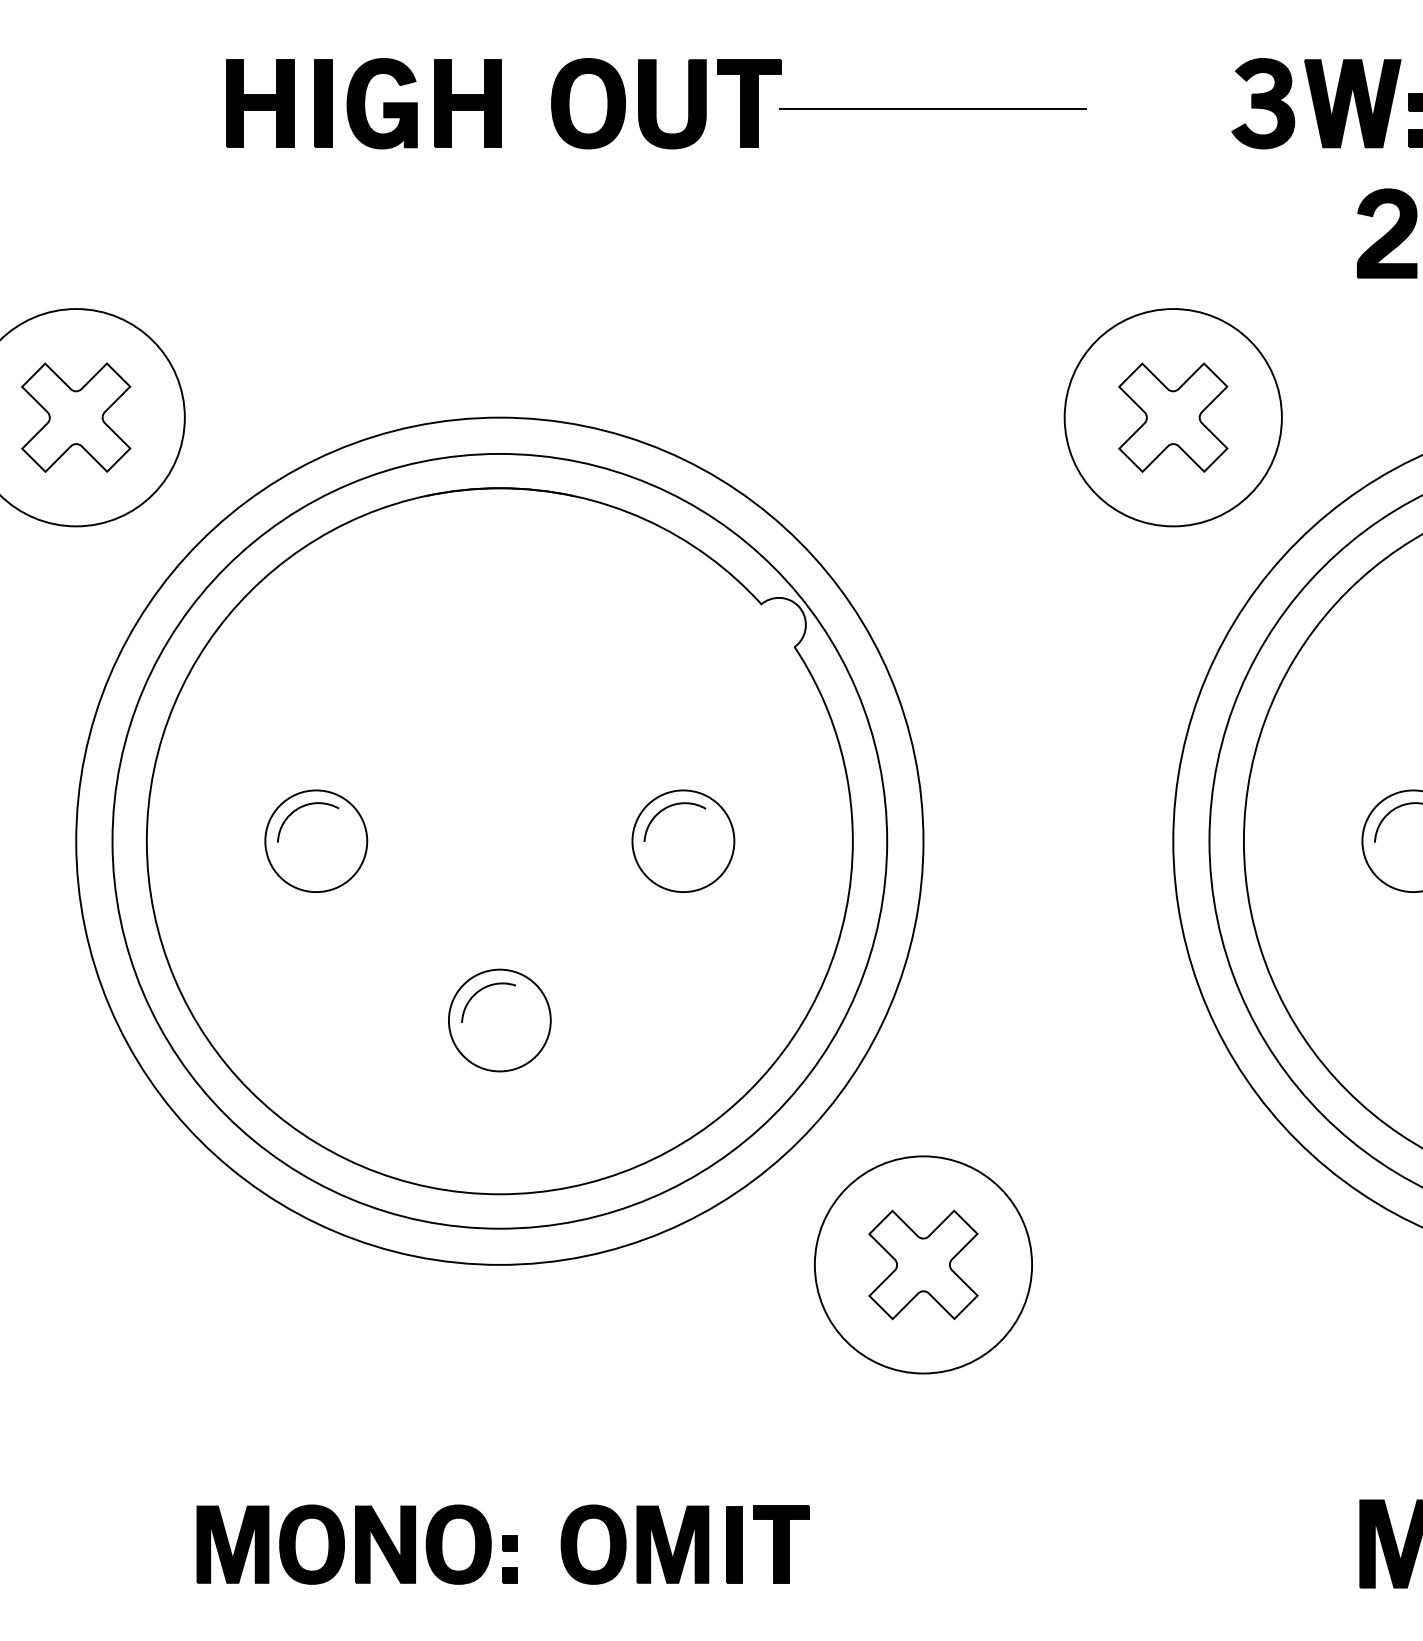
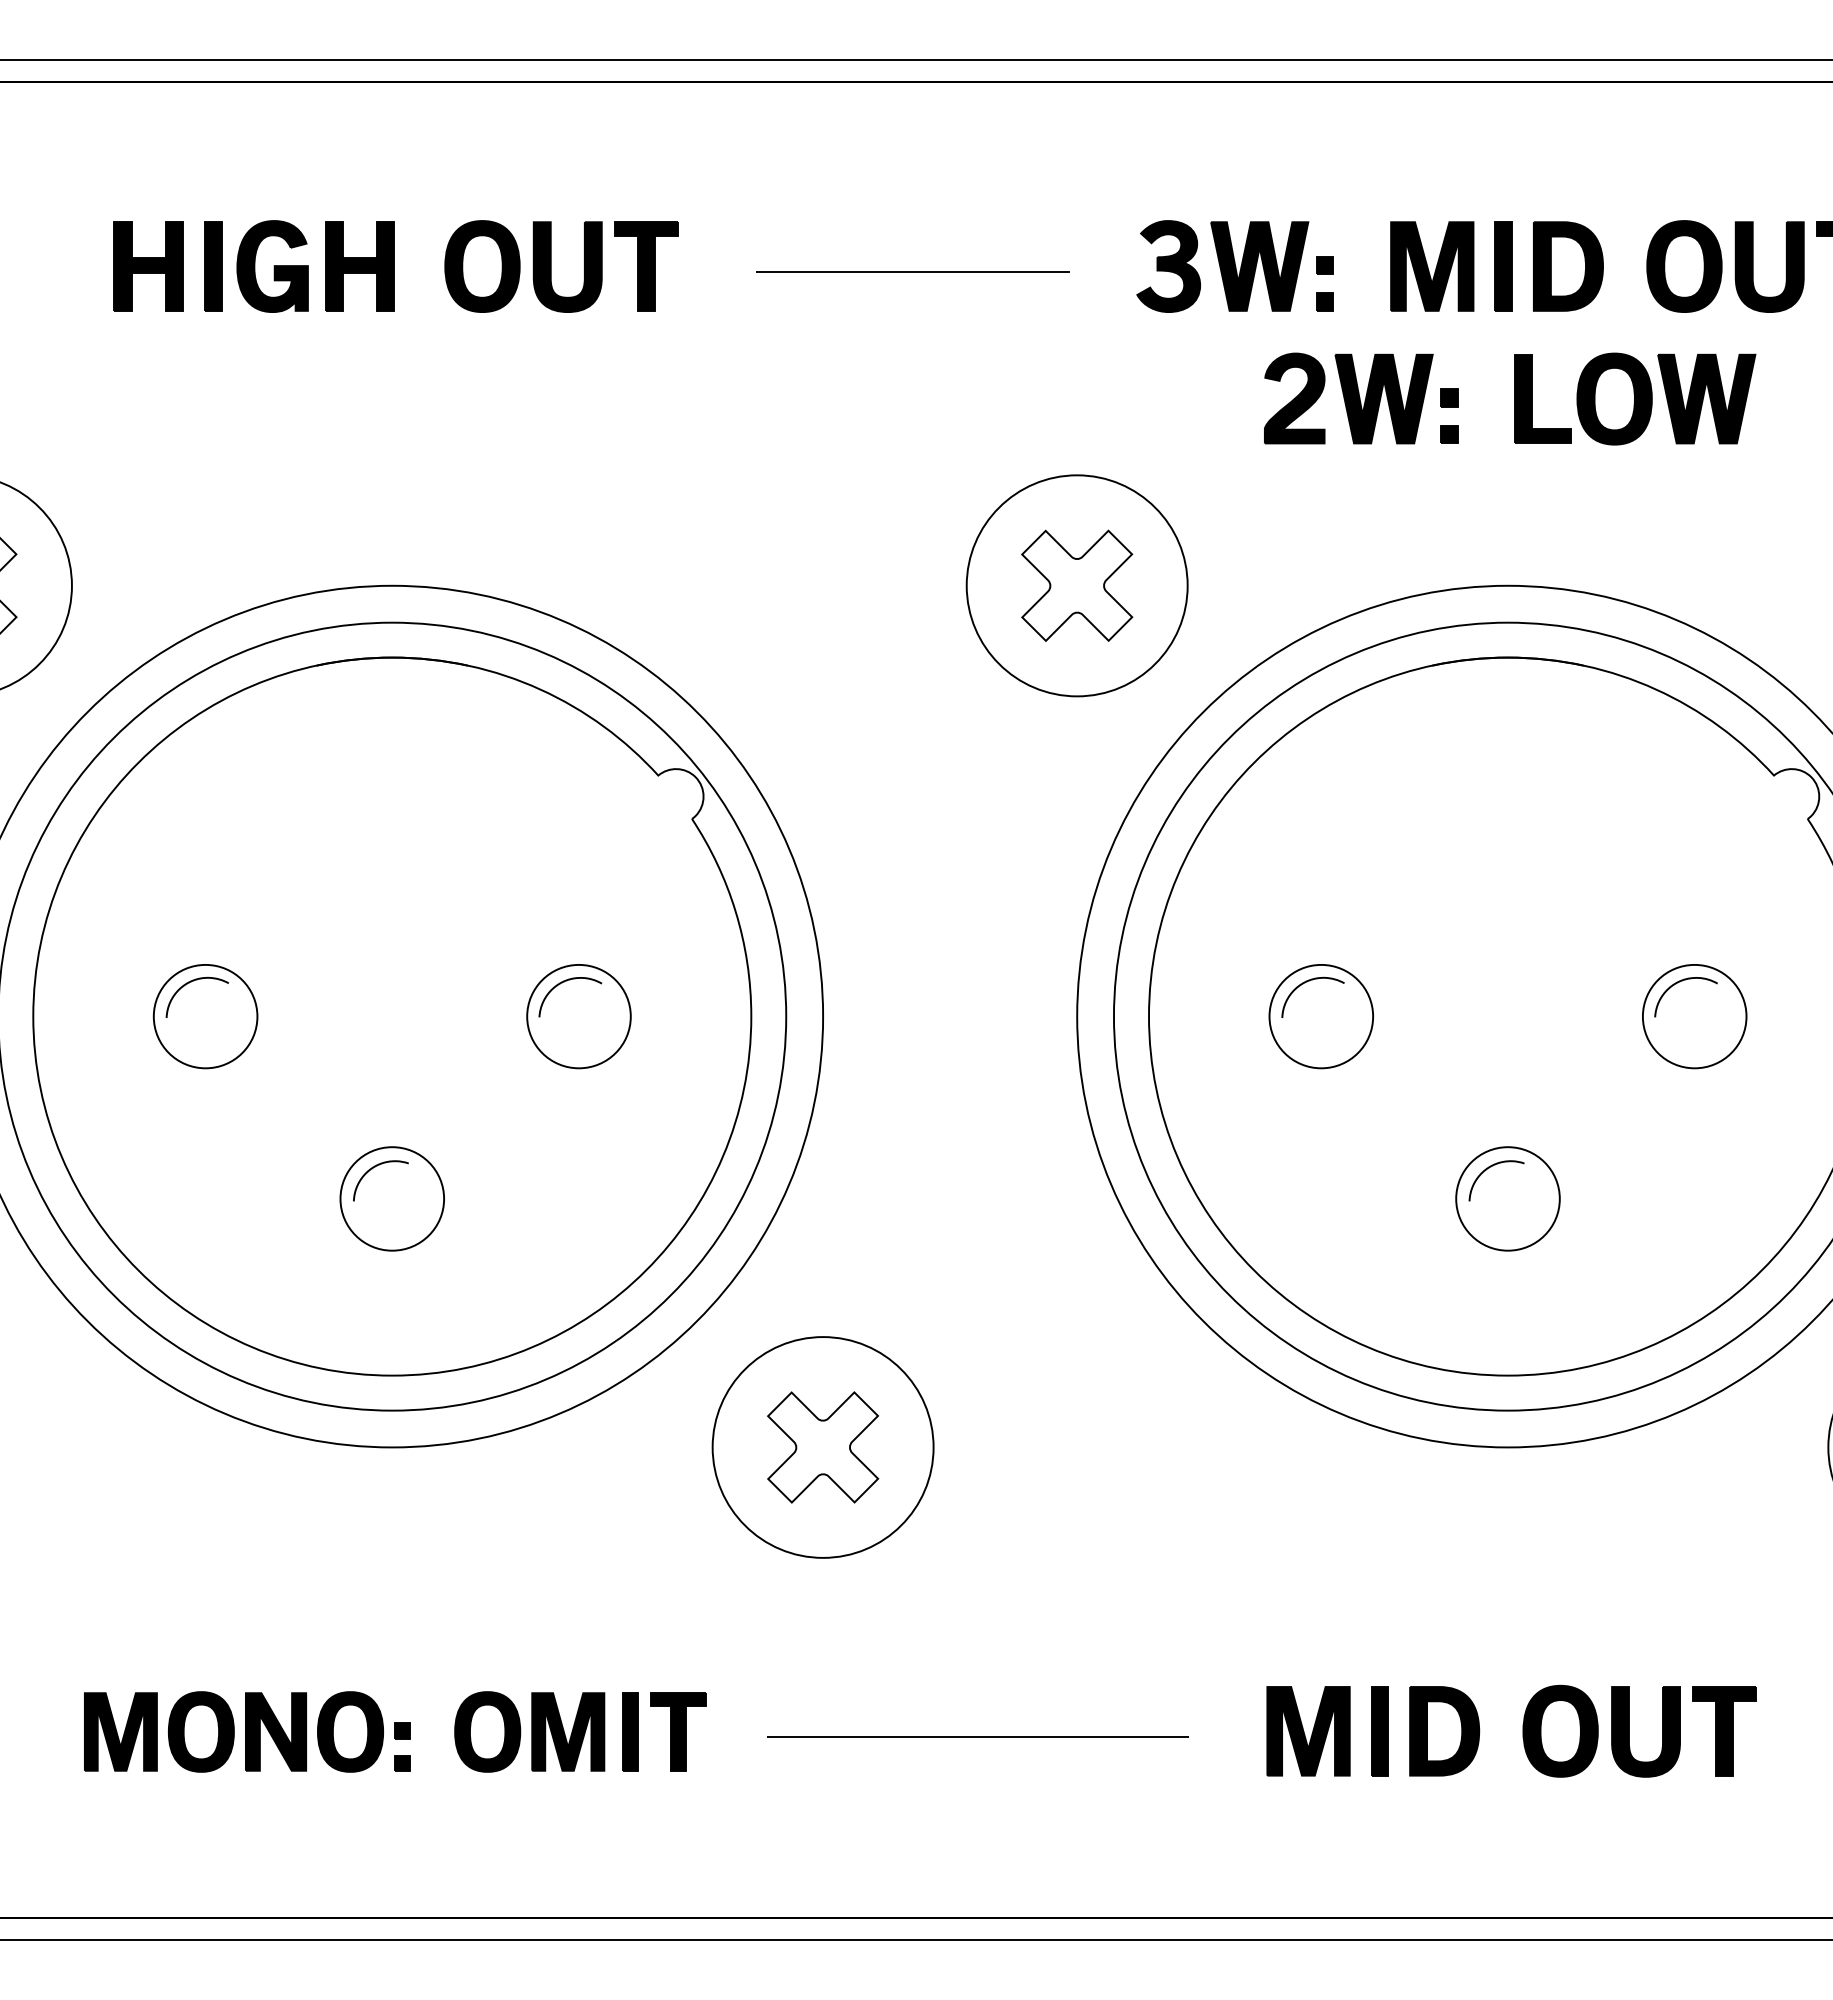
line: (932, 108) -> (912, 271), moved
line: (1075, 1549) -> (977, 1736), added

